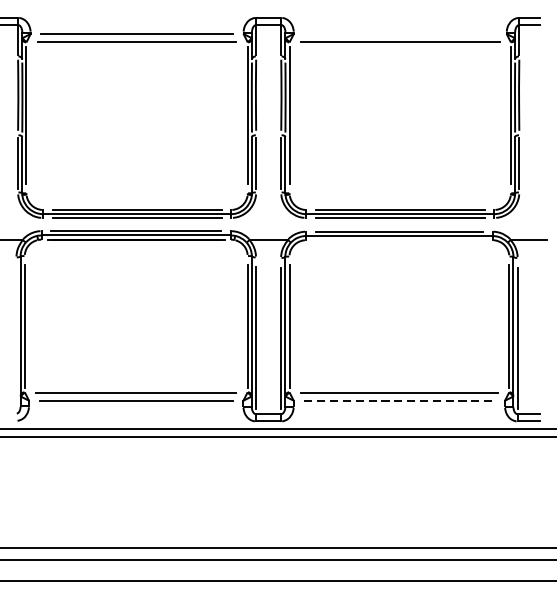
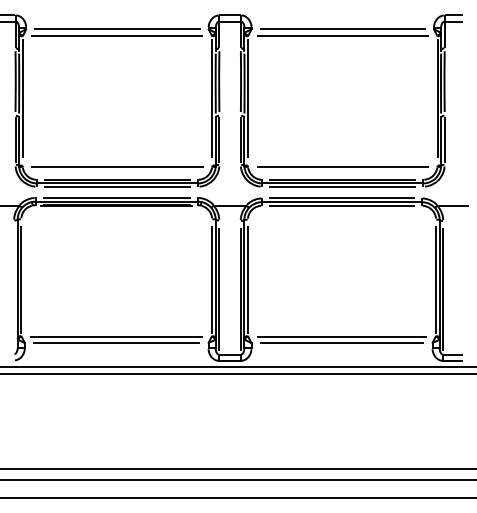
line: (399, 34) -> (342, 29), added
line: (137, 194) -> (117, 166), added
line: (399, 194) -> (342, 166), added
line: (398, 239) -> (341, 205), added
line: (399, 401) -> (342, 343), dashed -> solid

